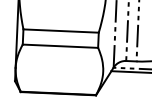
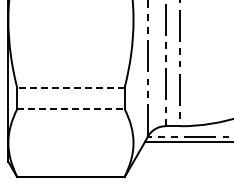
line: (60, 30) -> (70, 87), solid -> dashed
line: (60, 46) -> (70, 109), solid -> dashed

